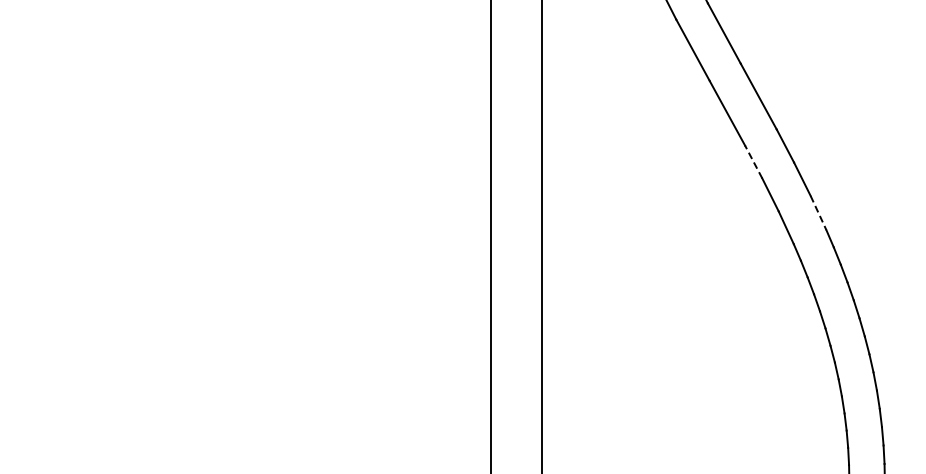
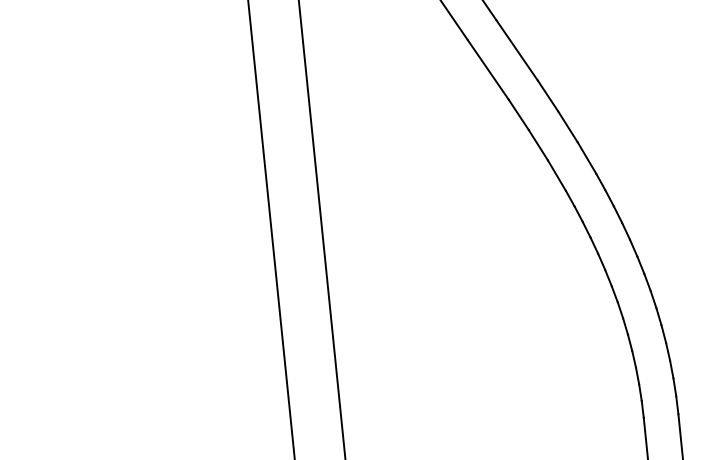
line: (753, 161) -> (518, 114), dashed -> solid
line: (818, 213) -> (586, 158), dashed -> solid

